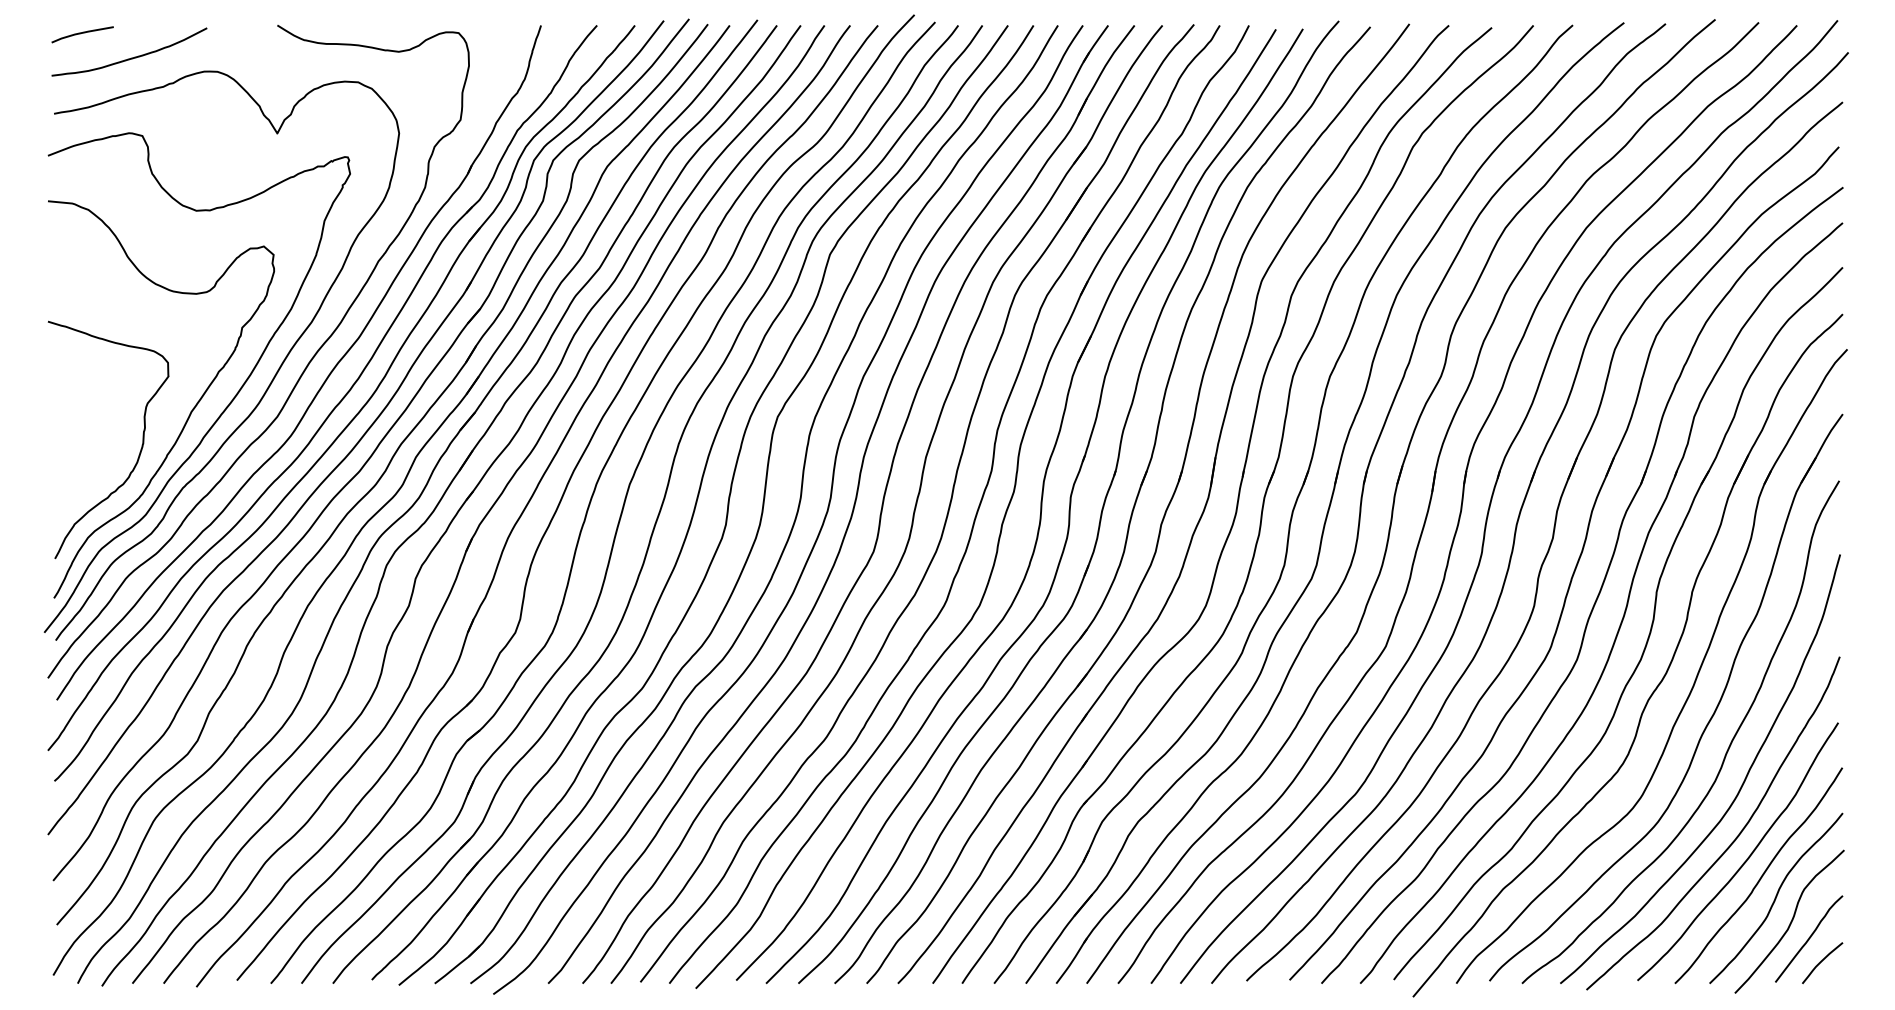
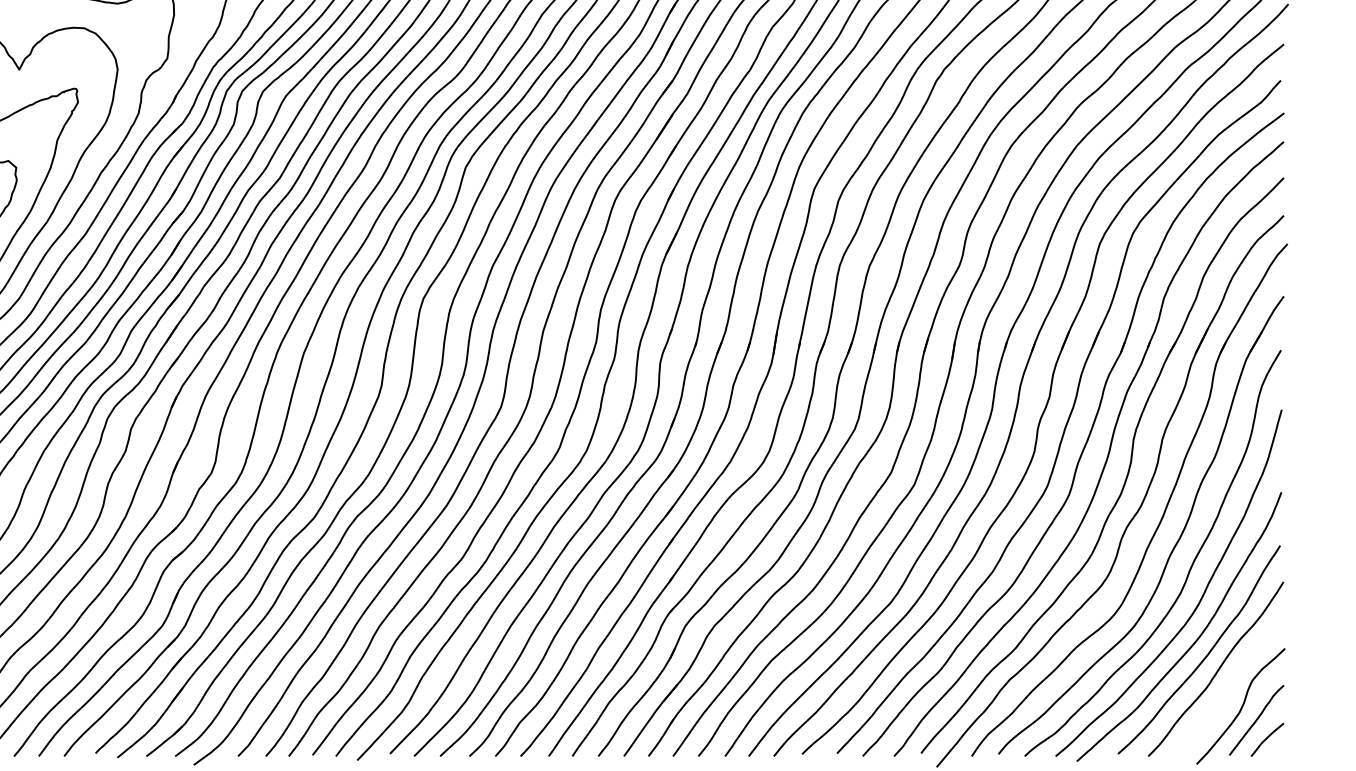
curve: (1776, 898) -> (1230, 687), removed

